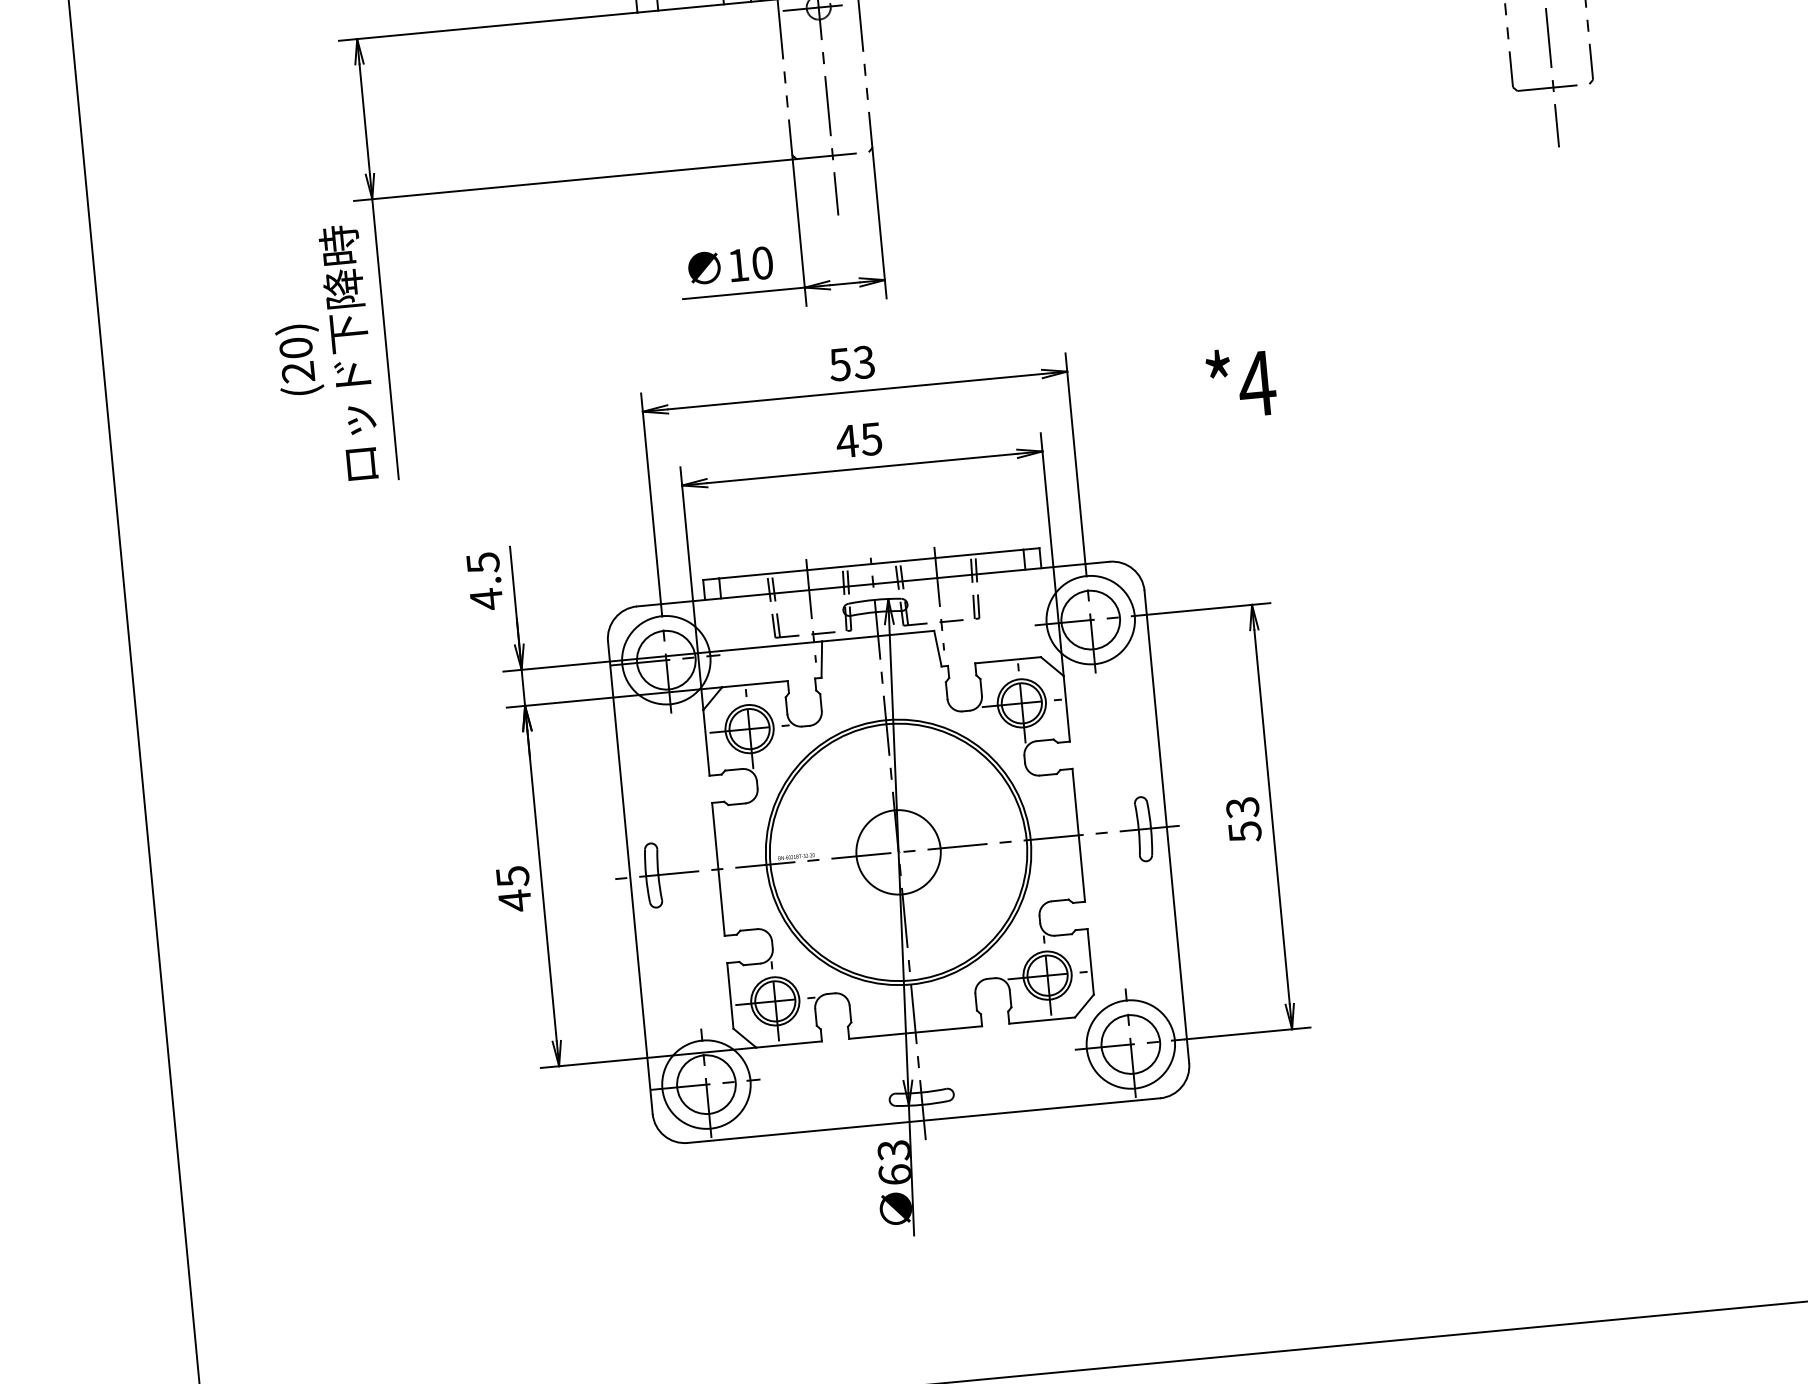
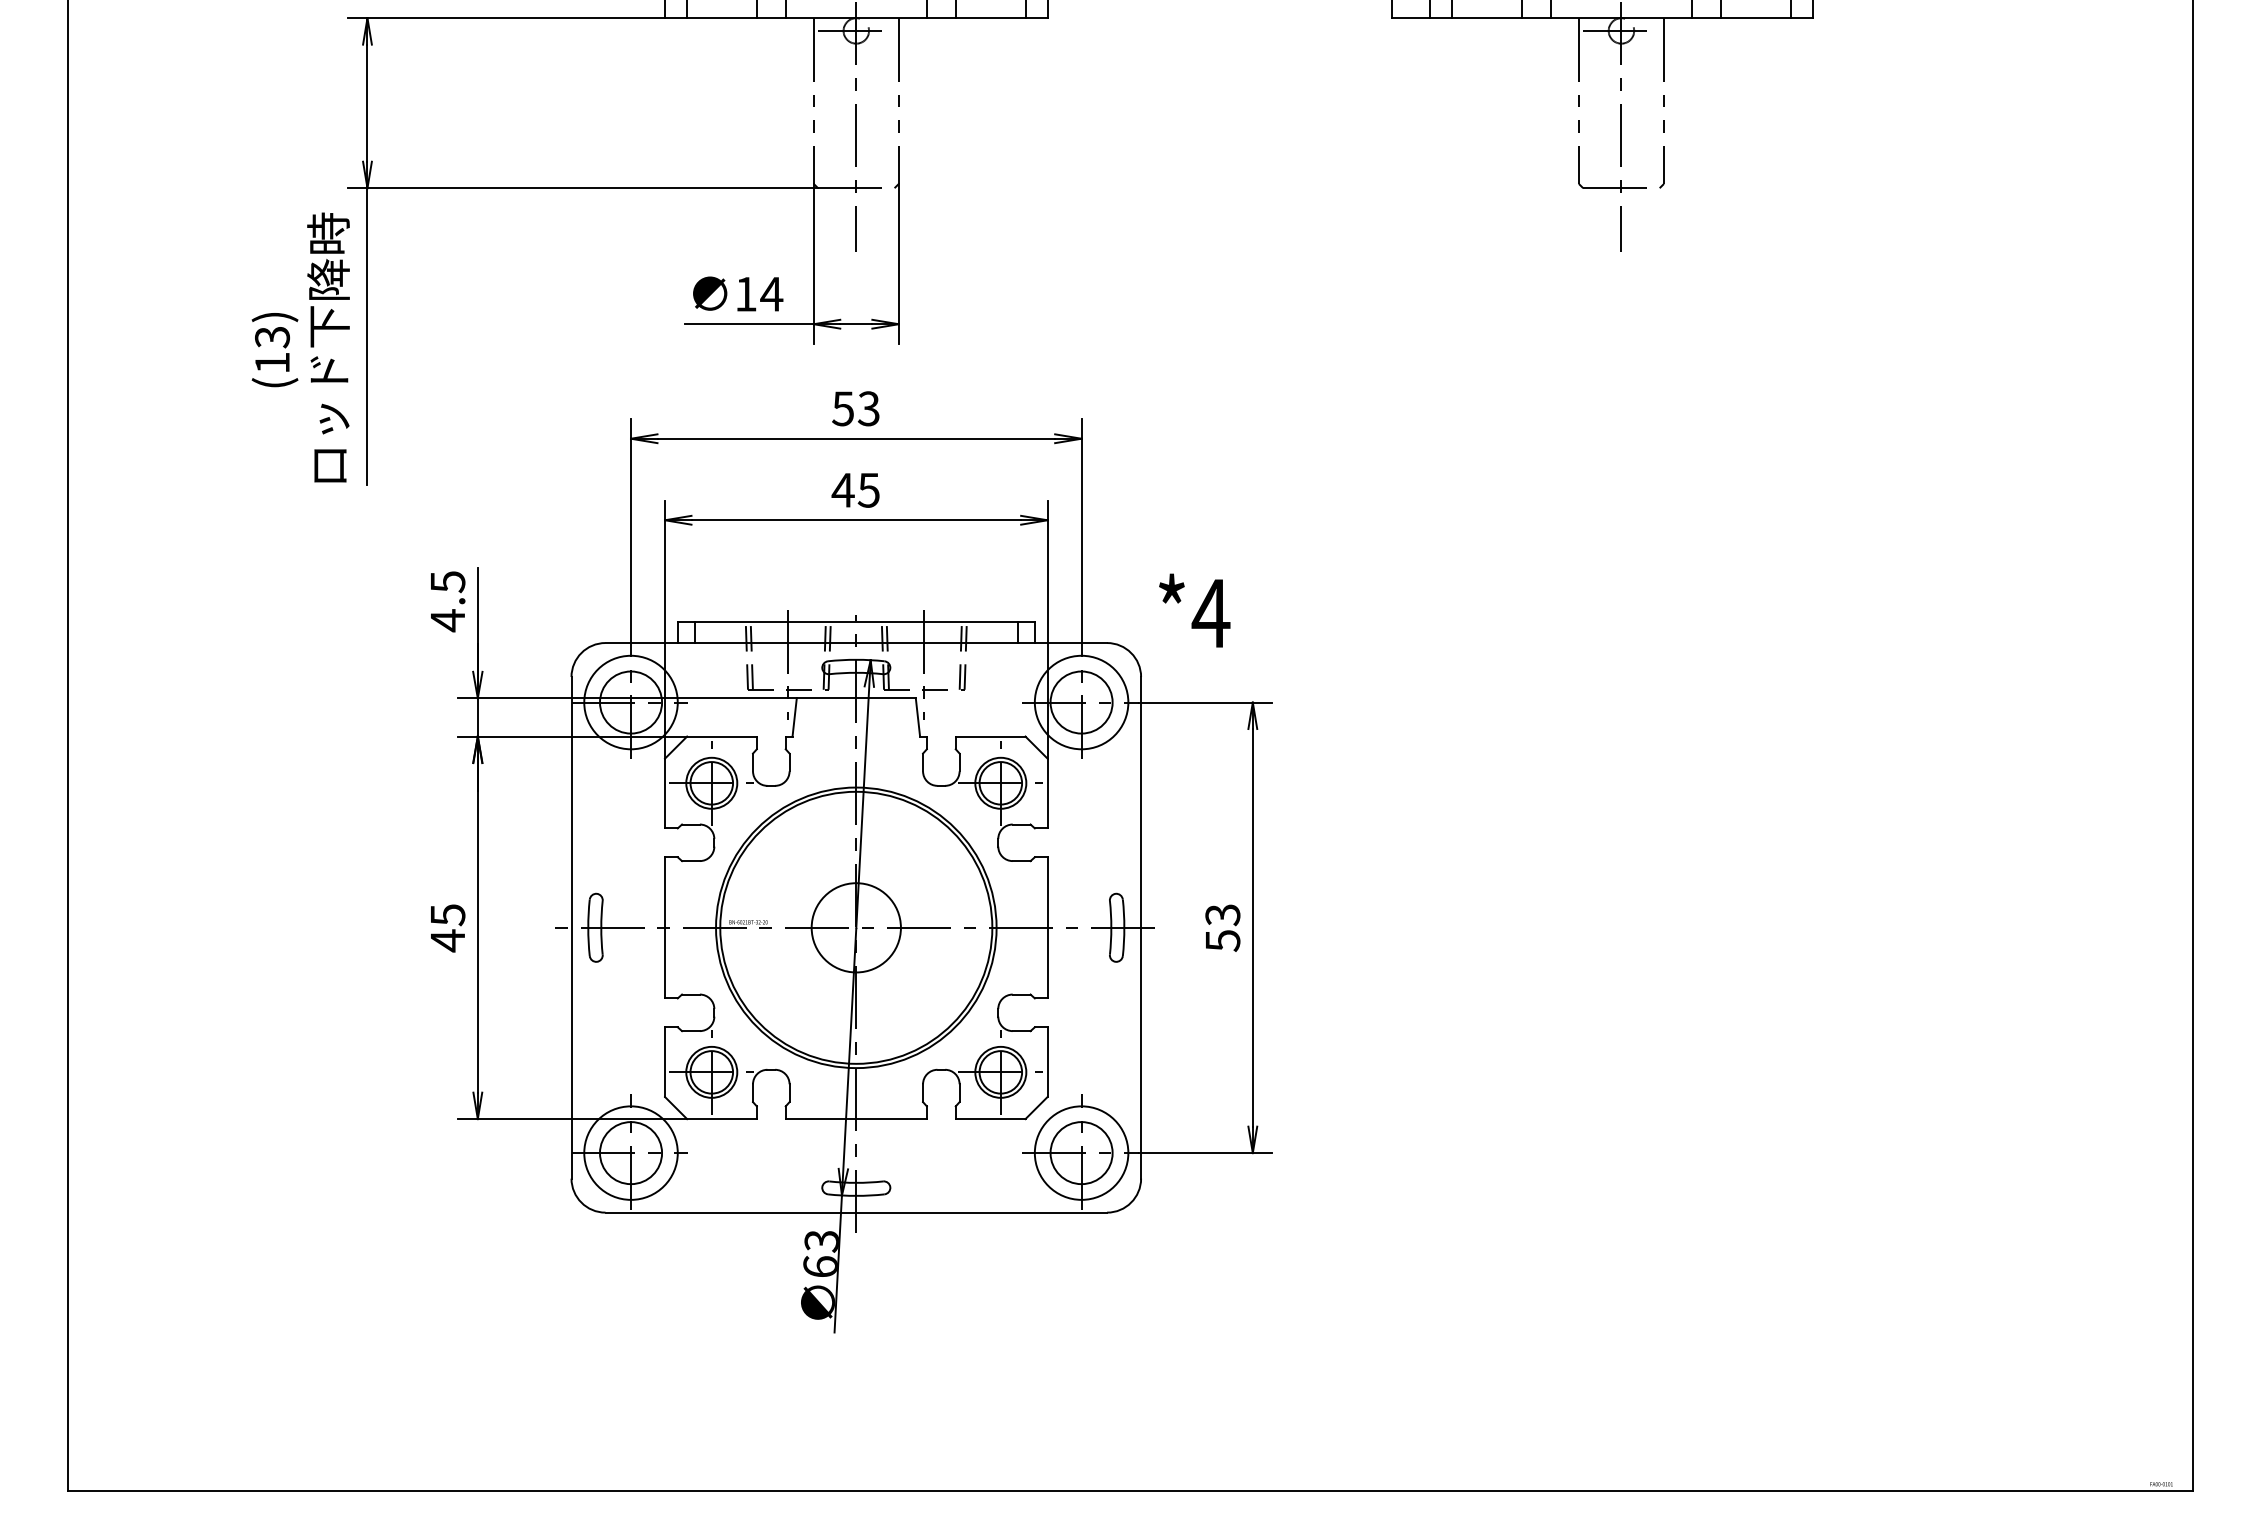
text: (762, 262) -> (771, 293), 10 -> 14
text: (297, 359) -> (272, 349), (20) -> (13)
text: (1241, 382) -> (1194, 610), moved

